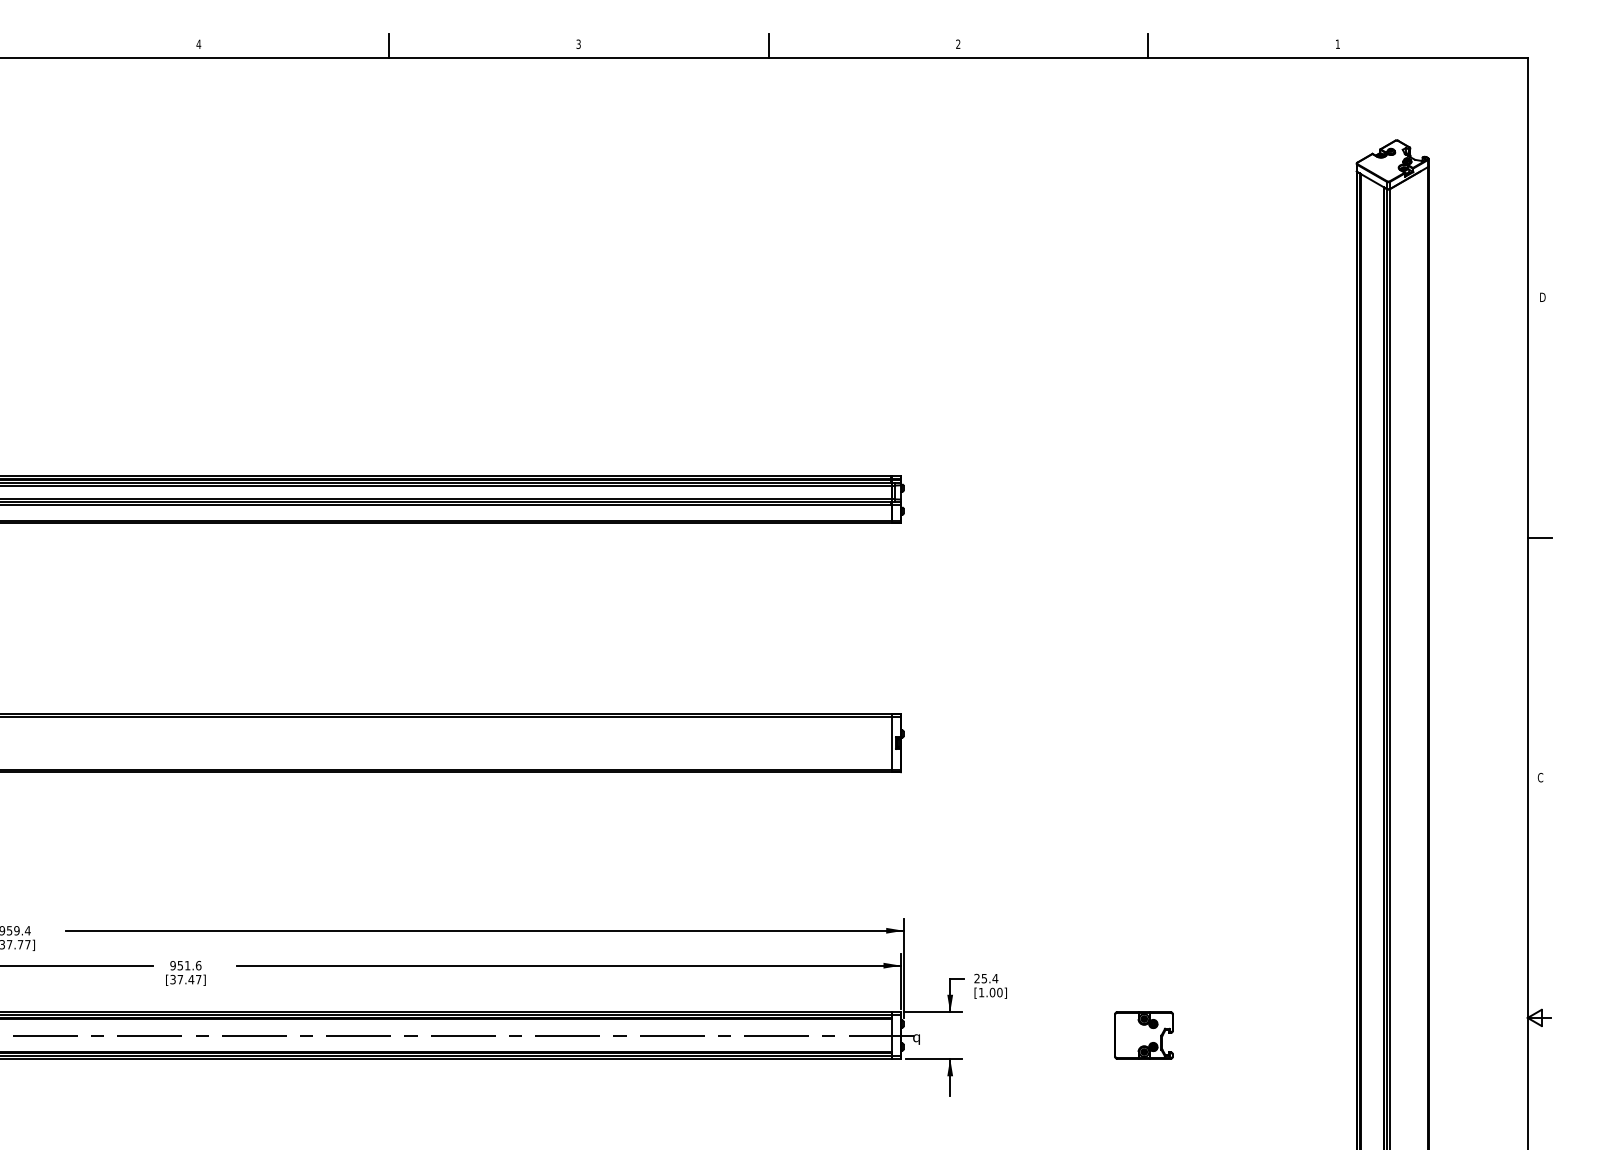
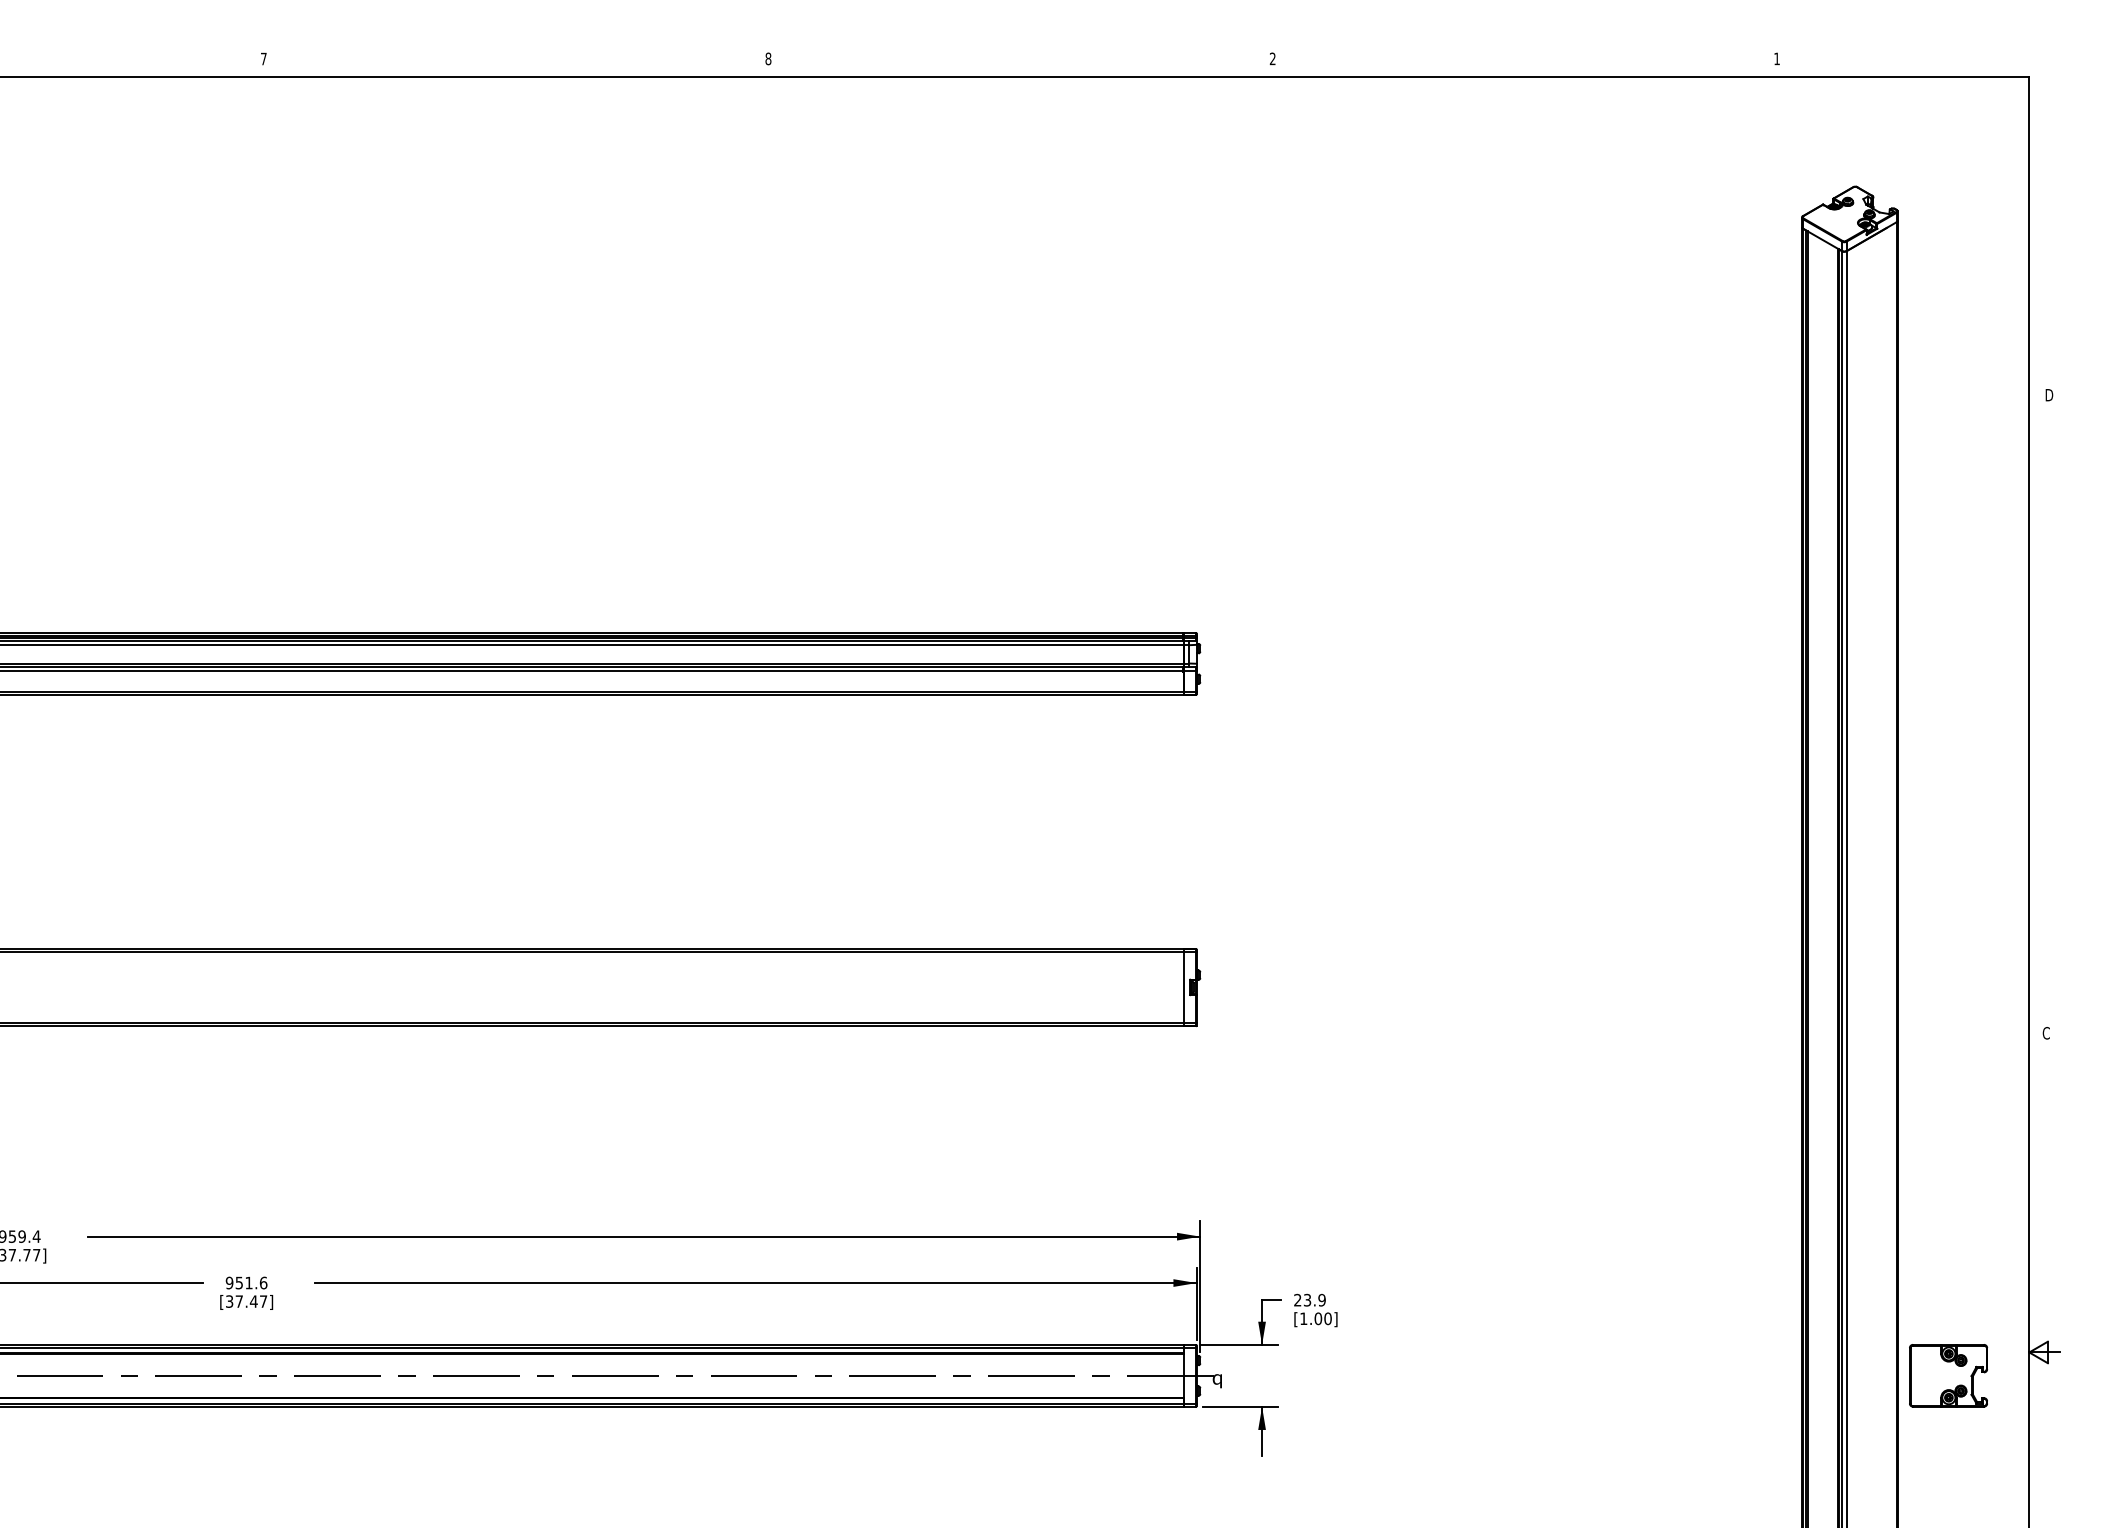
text: (198, 43) -> (263, 58), 4 -> 7
text: (578, 43) -> (768, 58), 3 -> 8
line: (389, 45) -> (516, 60), removed
line: (768, 45) -> (1020, 60), removed
line: (1148, 45) -> (1525, 60), removed
line: (1539, 538) -> (2045, 715), removed
text: (990, 978) -> (1315, 1299), 25.4 -> 23.9
part: (1143, 1035) -> (1948, 1375), moved

